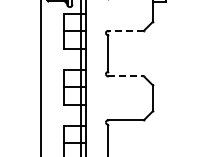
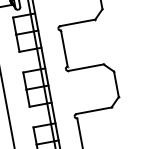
line: (126, 30) -> (78, 22), dashed -> solid
line: (126, 76) -> (86, 67), dashed -> solid

